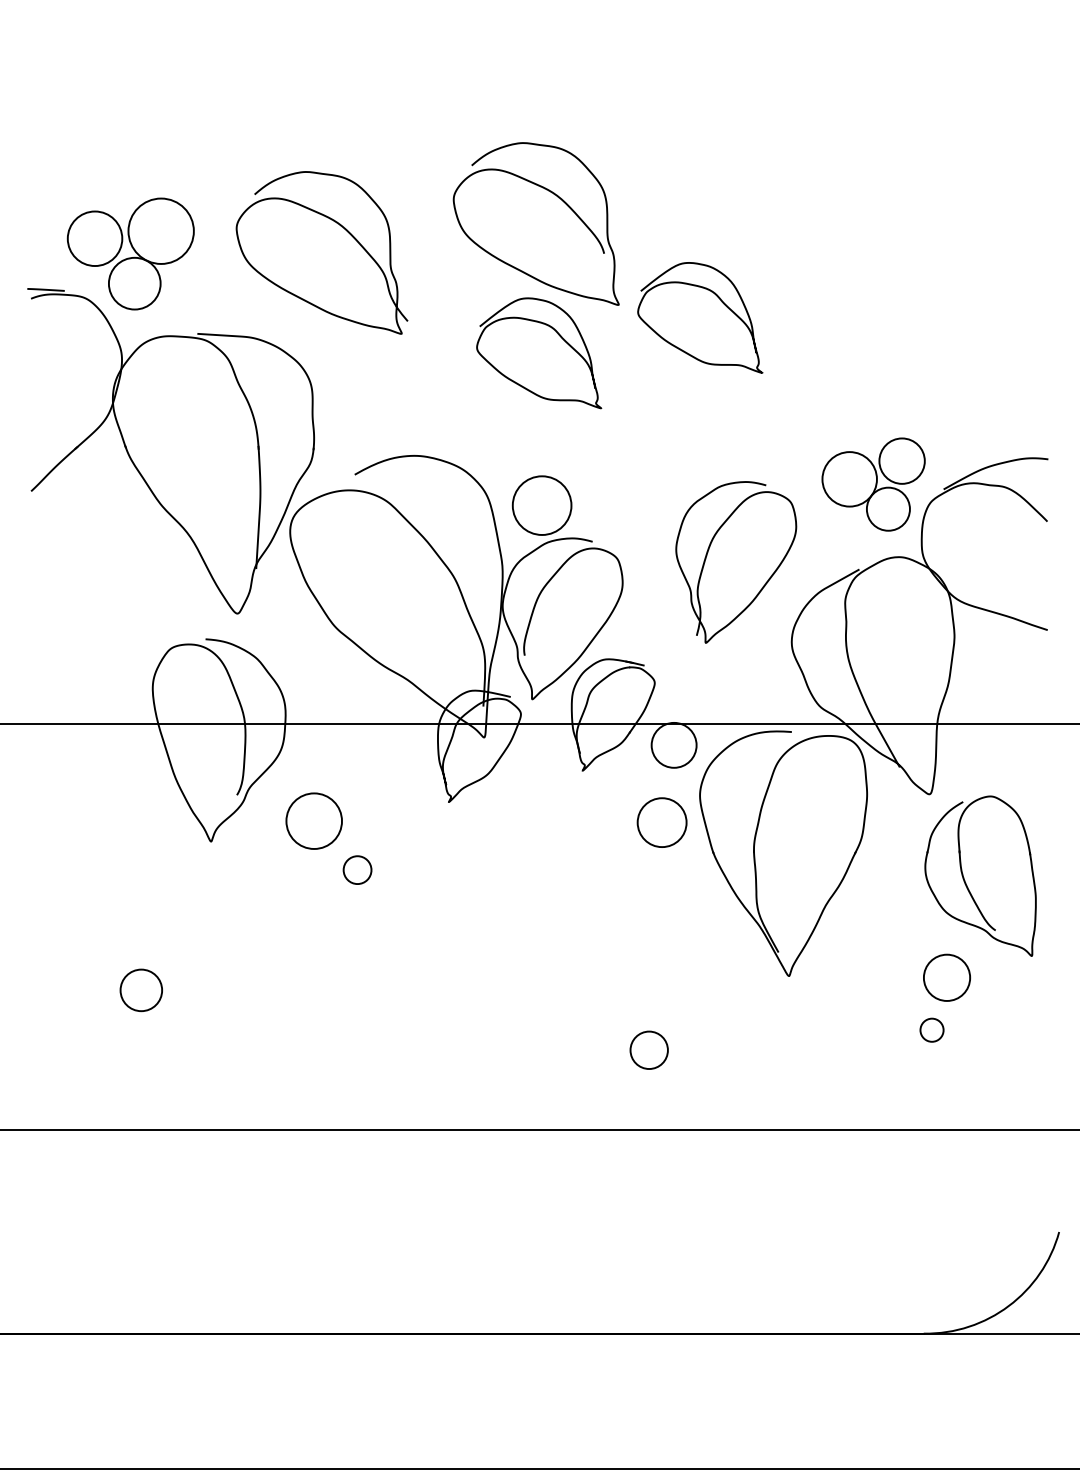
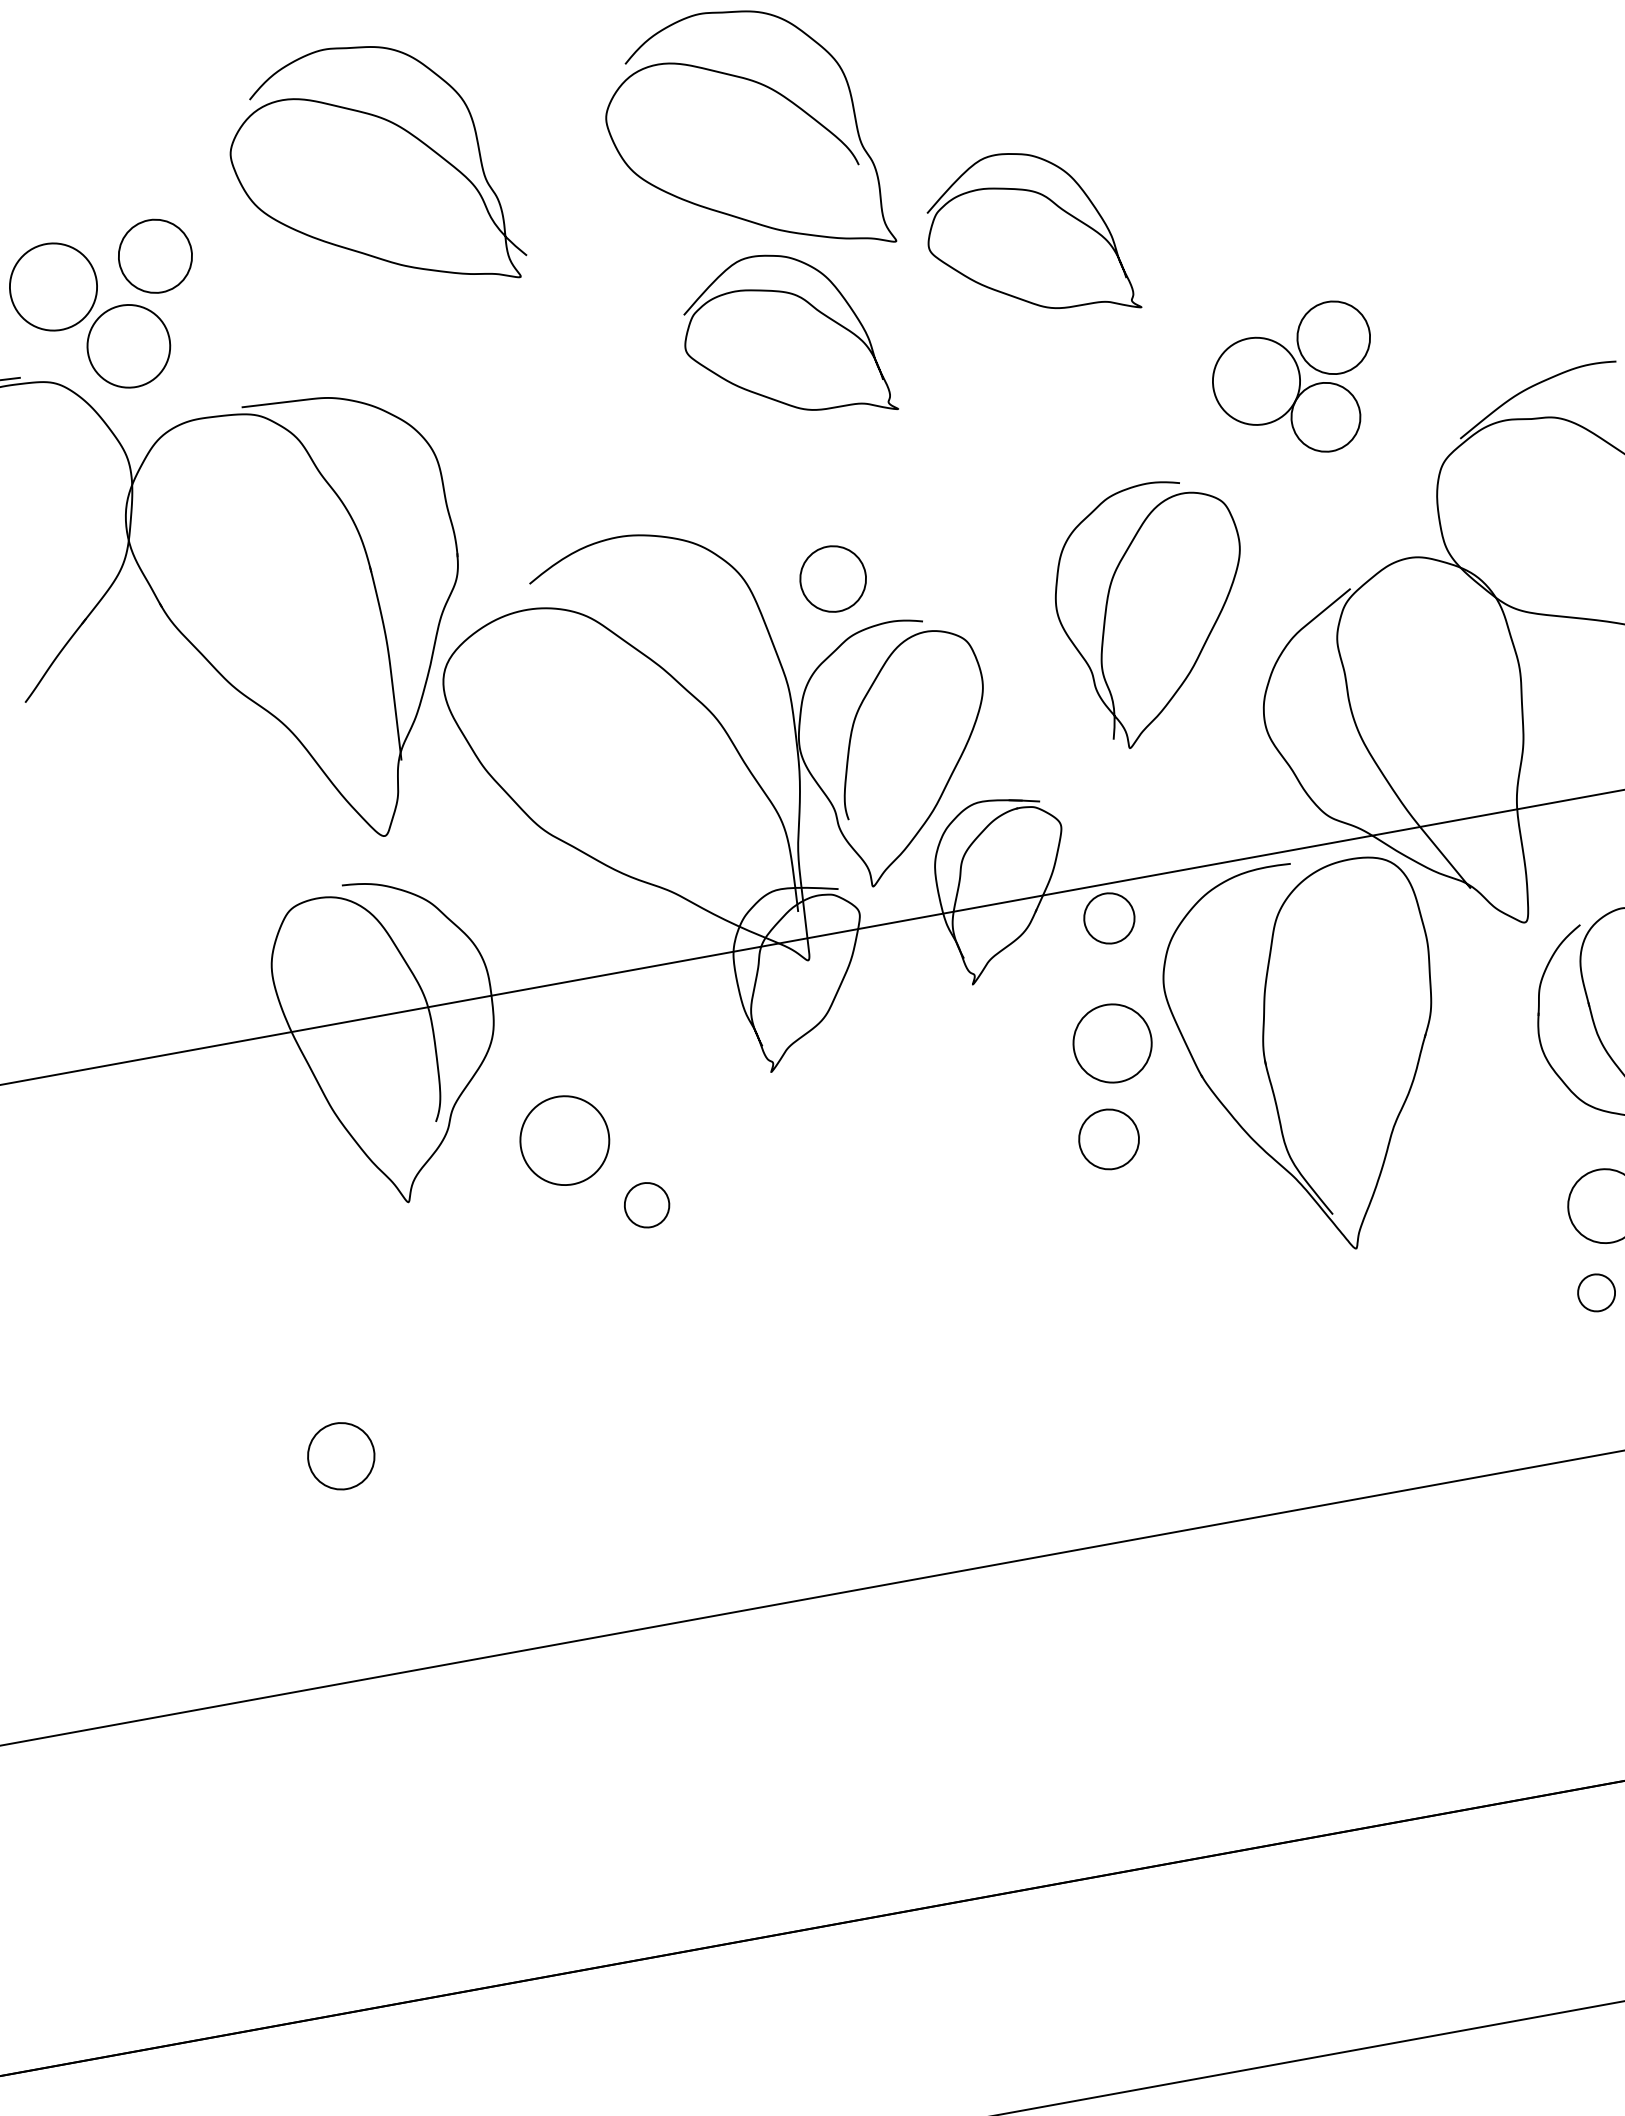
curve: (340, 226) -> (393, 125), moved
circle: (160, 230) -> (154, 255), size x0.7
part: (873, 484) -> (1295, 382), moved
circle: (541, 505) -> (832, 579), size x0.7
circle: (673, 744) -> (1108, 917), size x0.7
circle: (648, 1049) -> (1107, 1138), moved

